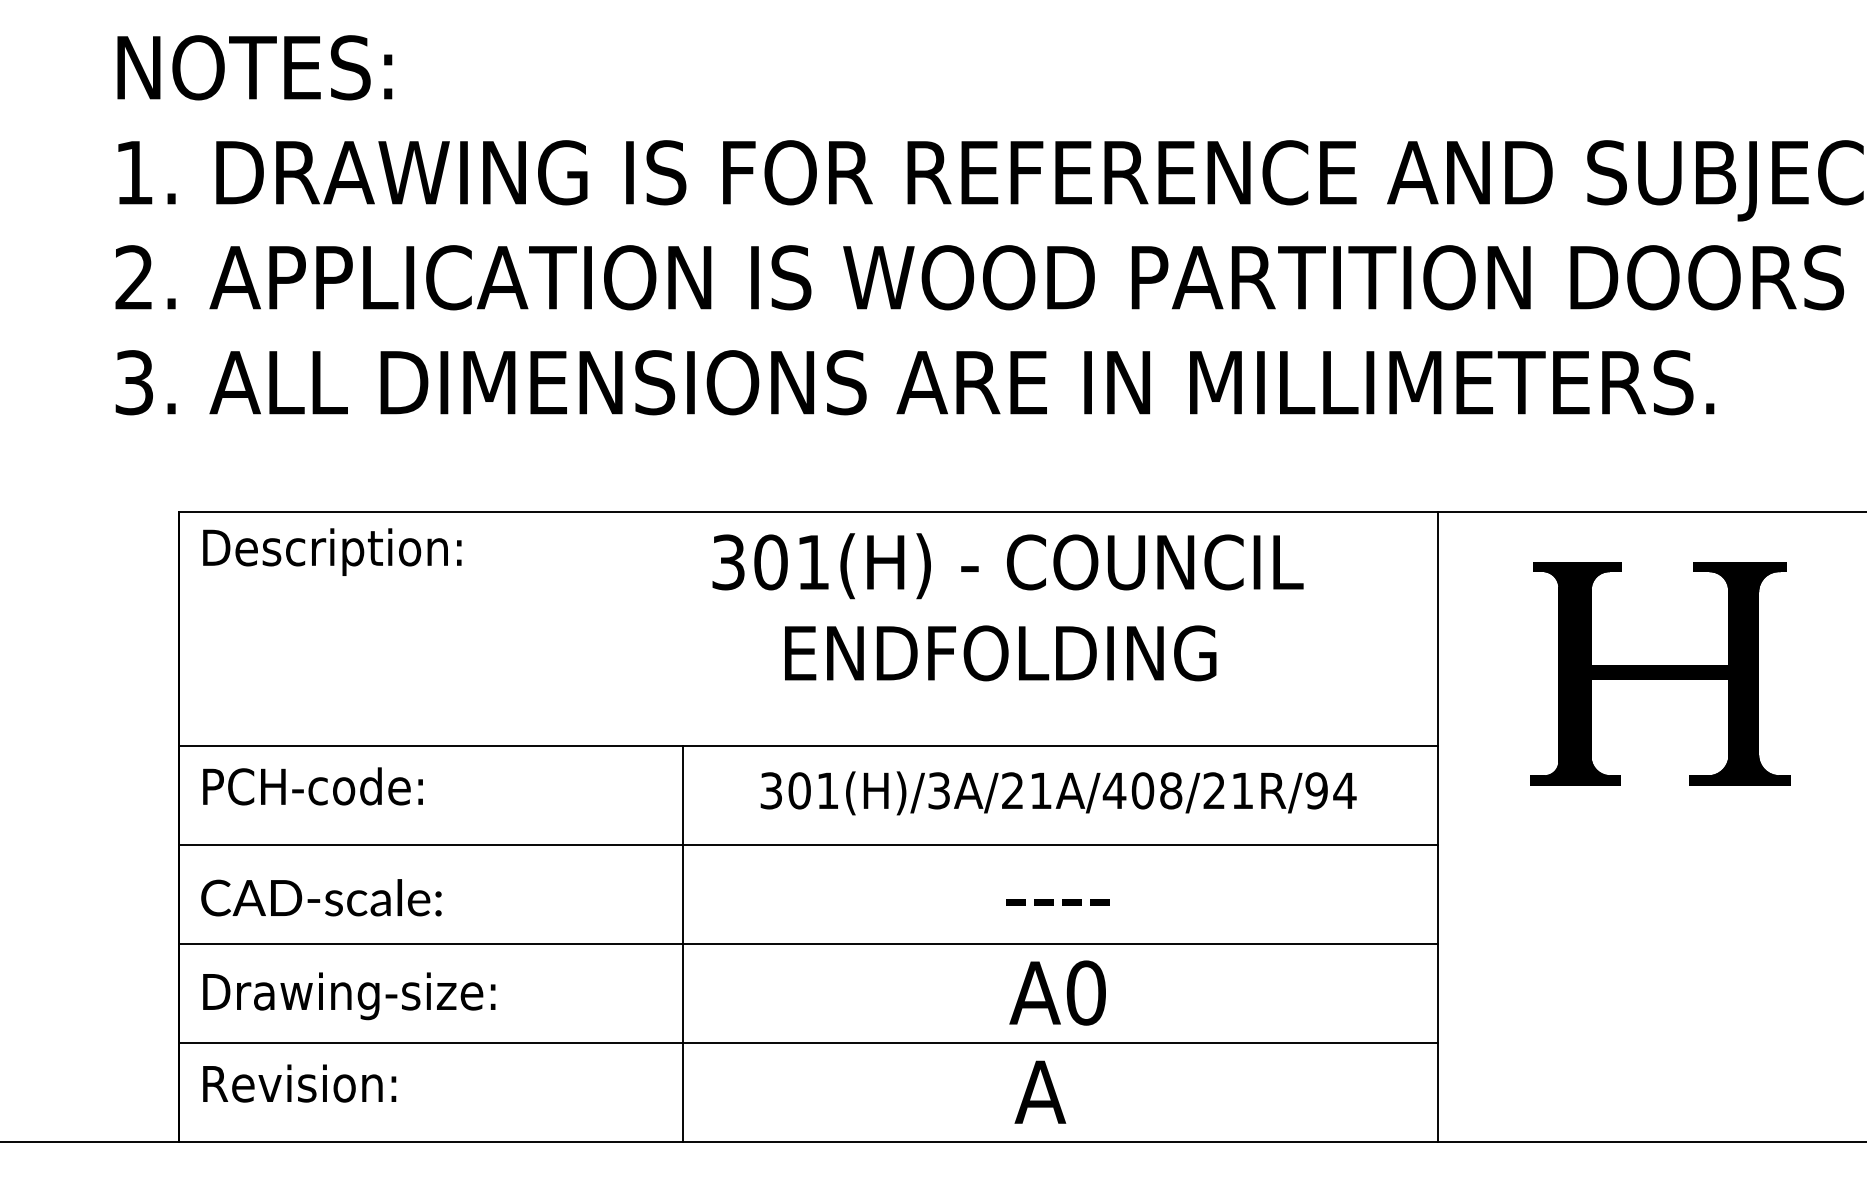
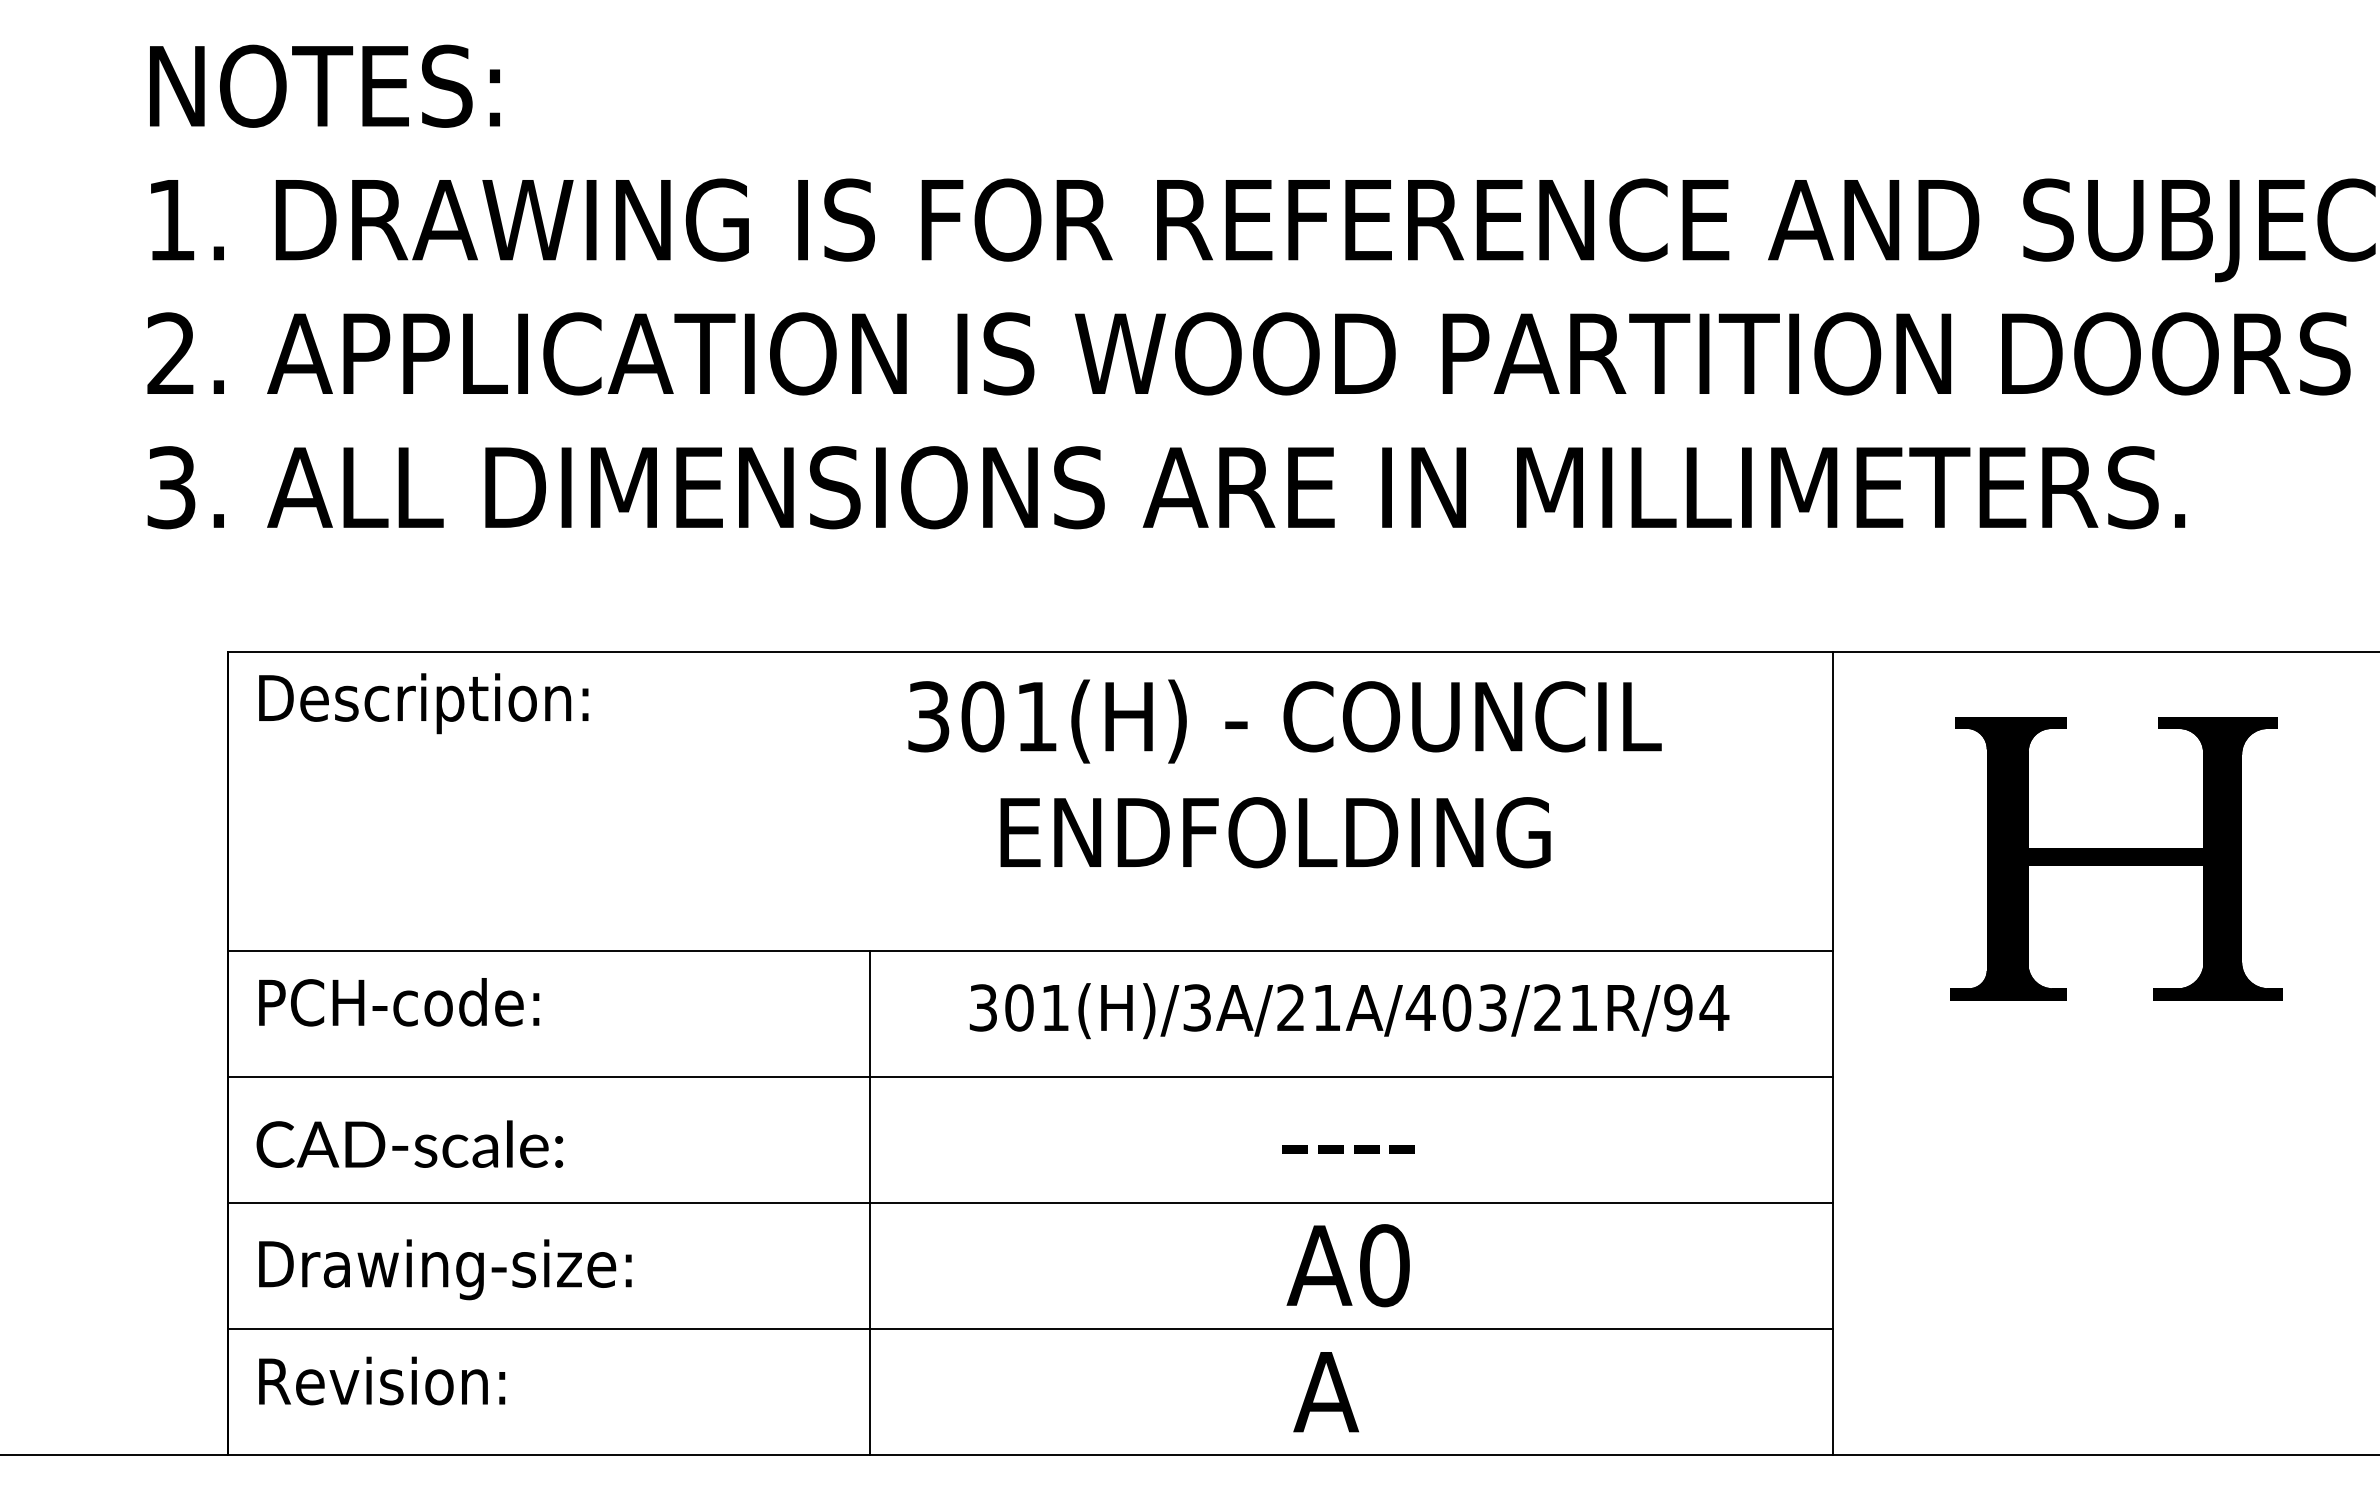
text: (1171, 790) -> (1493, 1007), 301(H)/3A/21A/408/21R/94 -> 301(H)/3A/21A/403/21R/94

